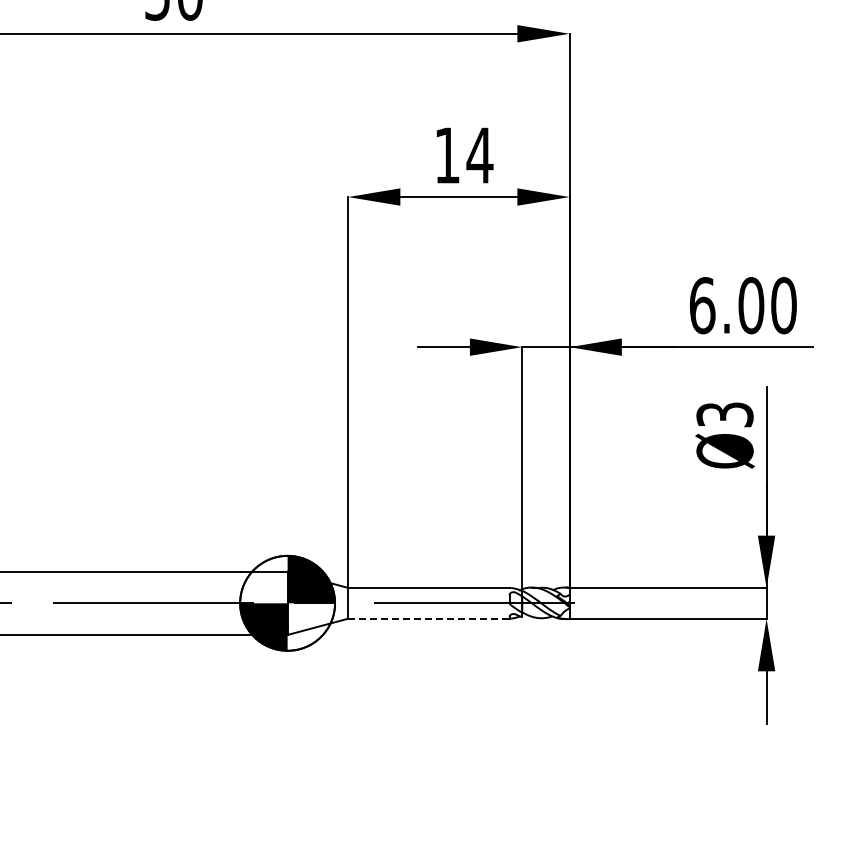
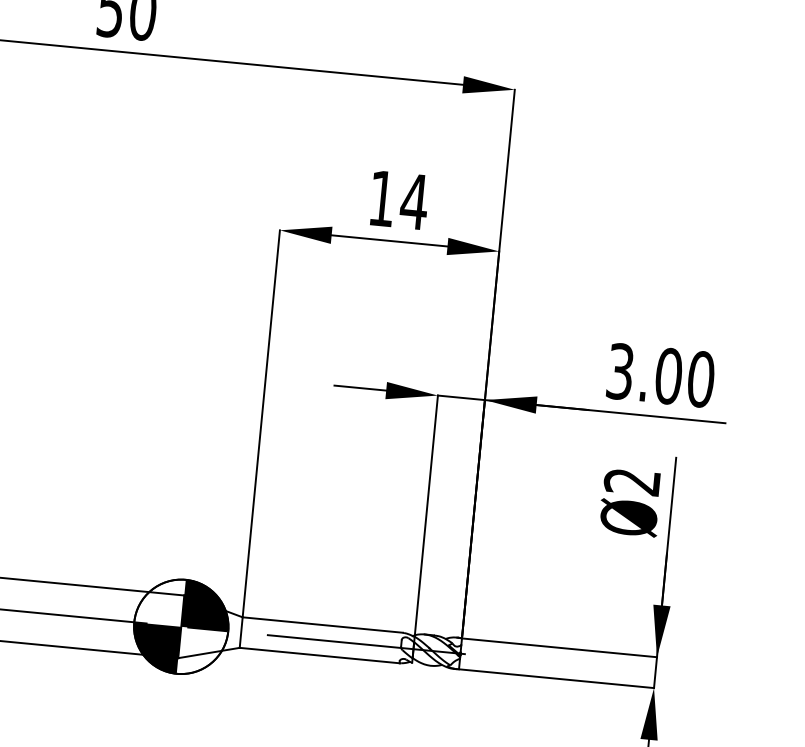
text: (702, 305) -> (620, 371), 6.00 -> 3.00
text: (724, 414) -> (631, 481), Ø3 -> Ø2
line: (428, 618) -> (319, 655), dashed -> solid

